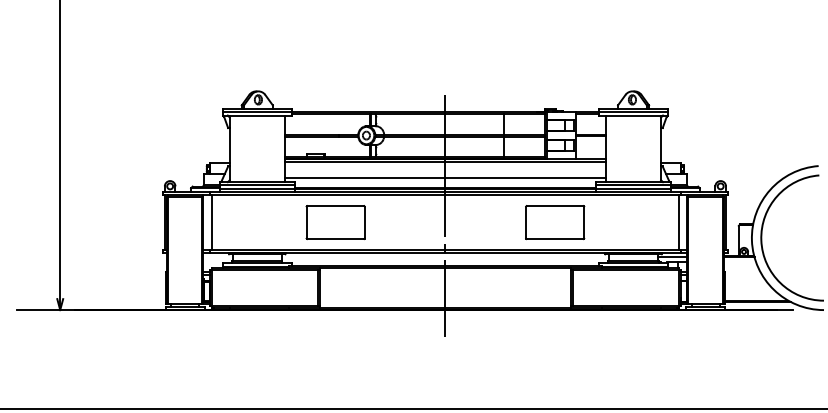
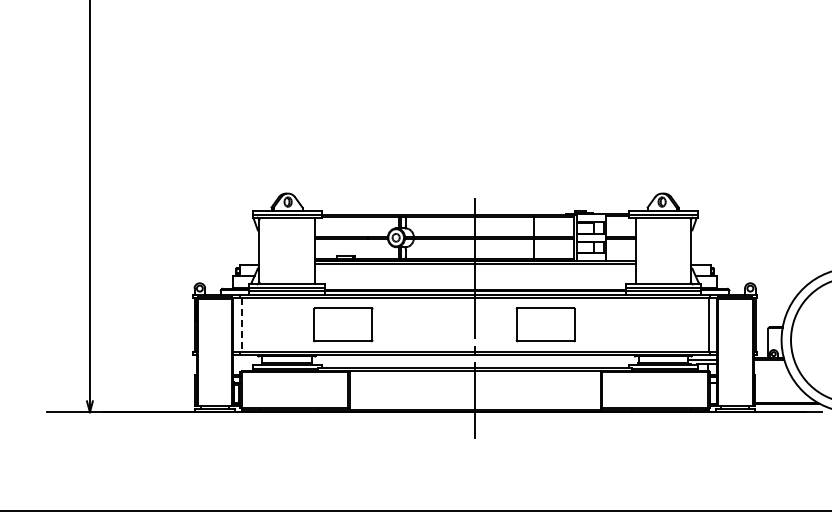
line: (444, 177) -> (474, 279), removed
part: (335, 222) -> (343, 324), moved
part: (554, 222) -> (545, 324), moved
line: (211, 223) -> (241, 325), solid -> dashed

